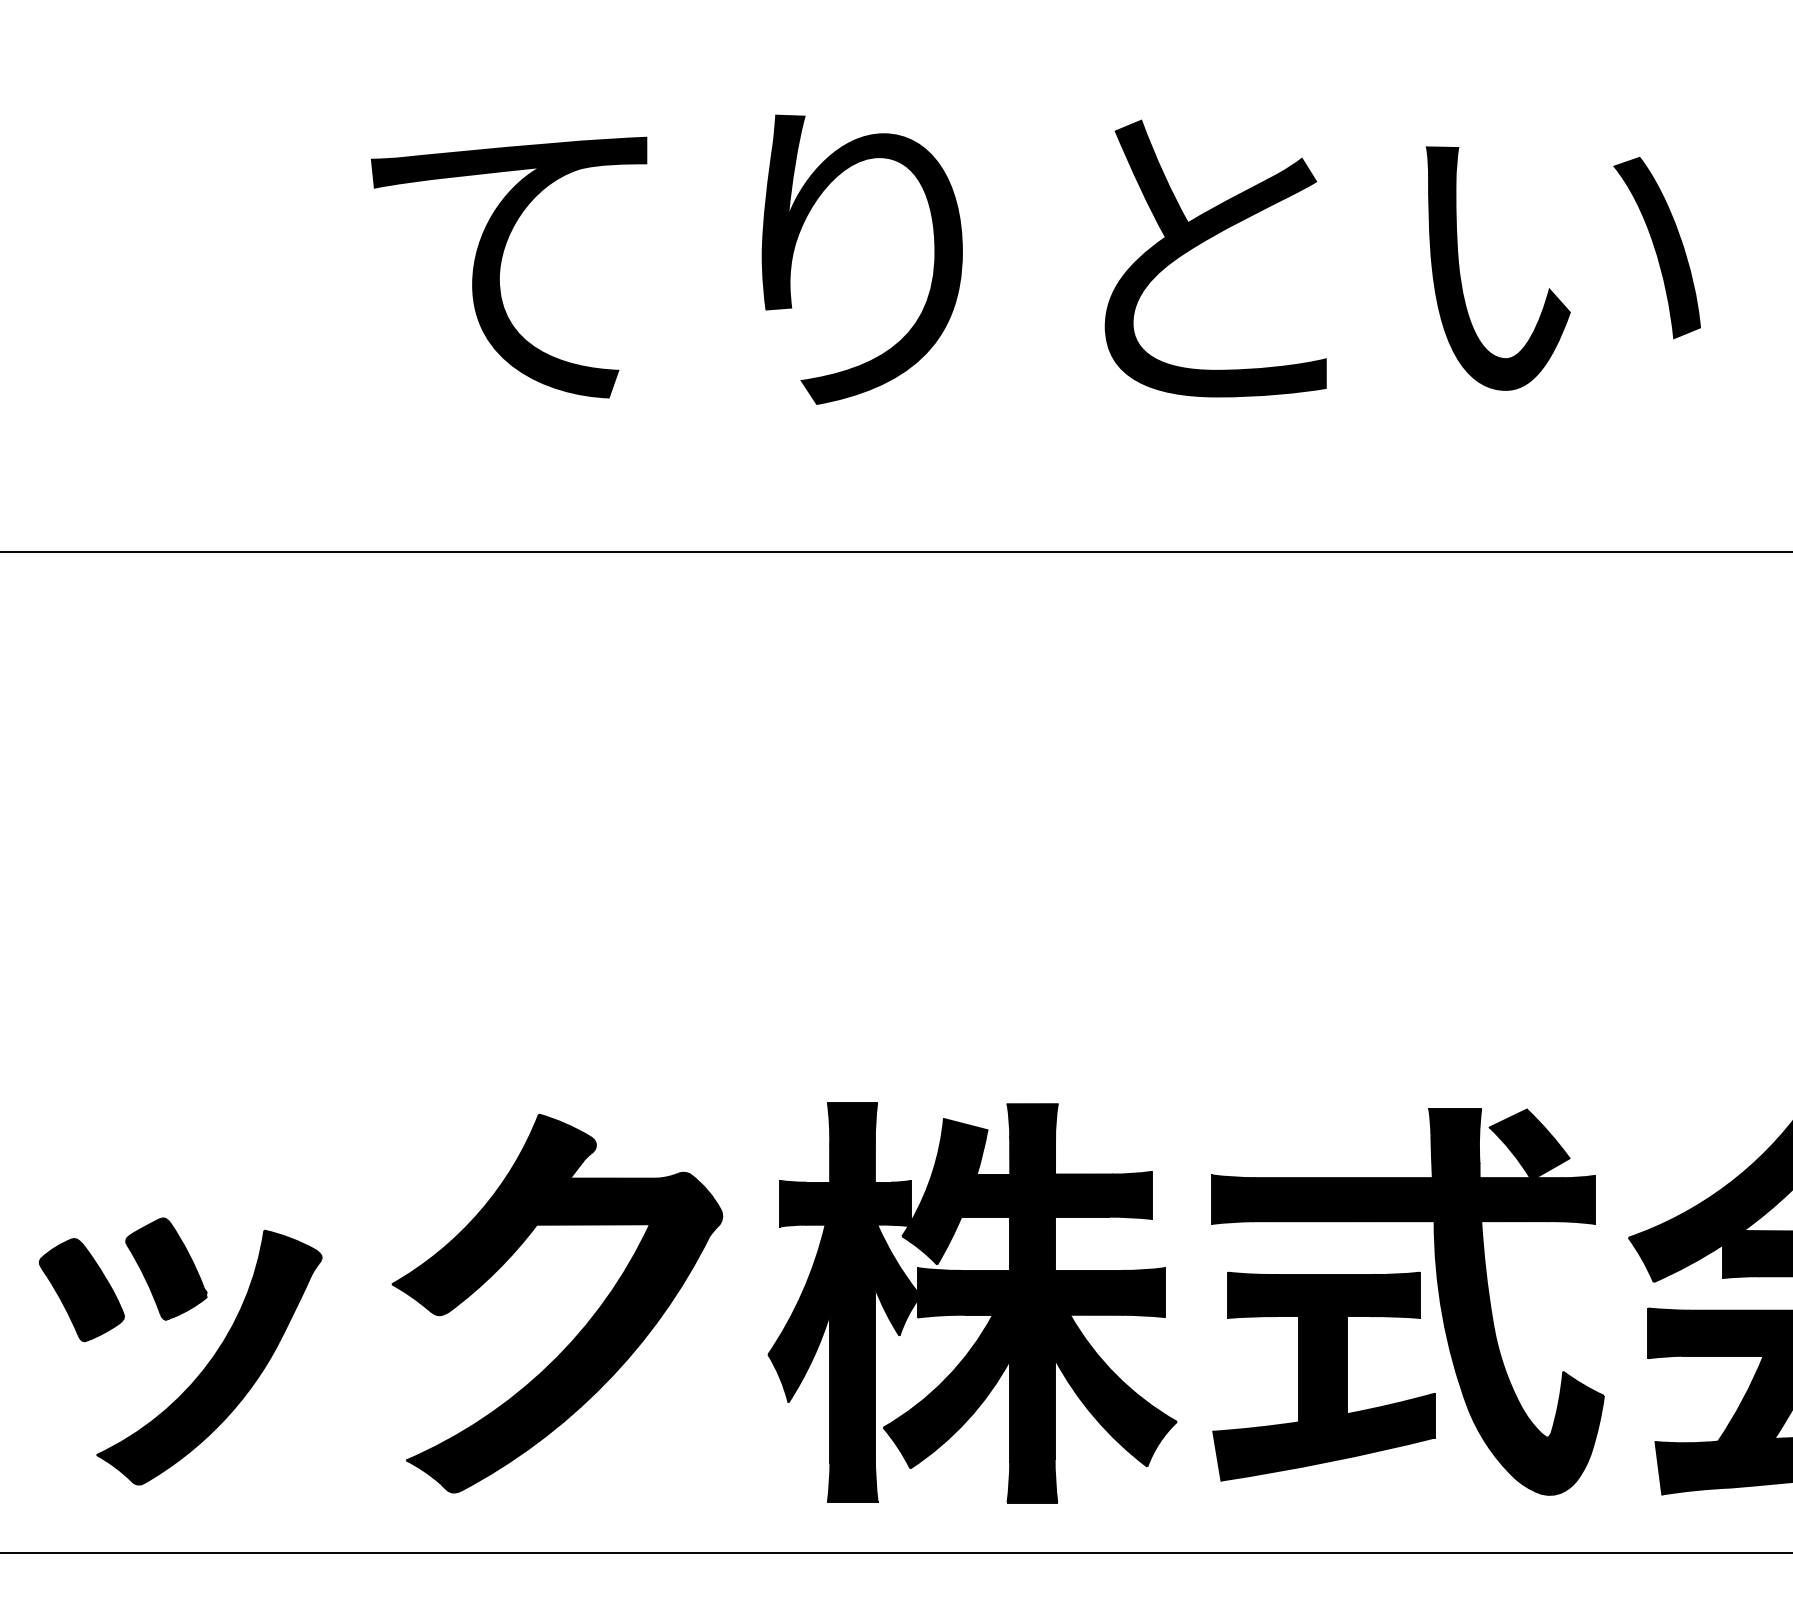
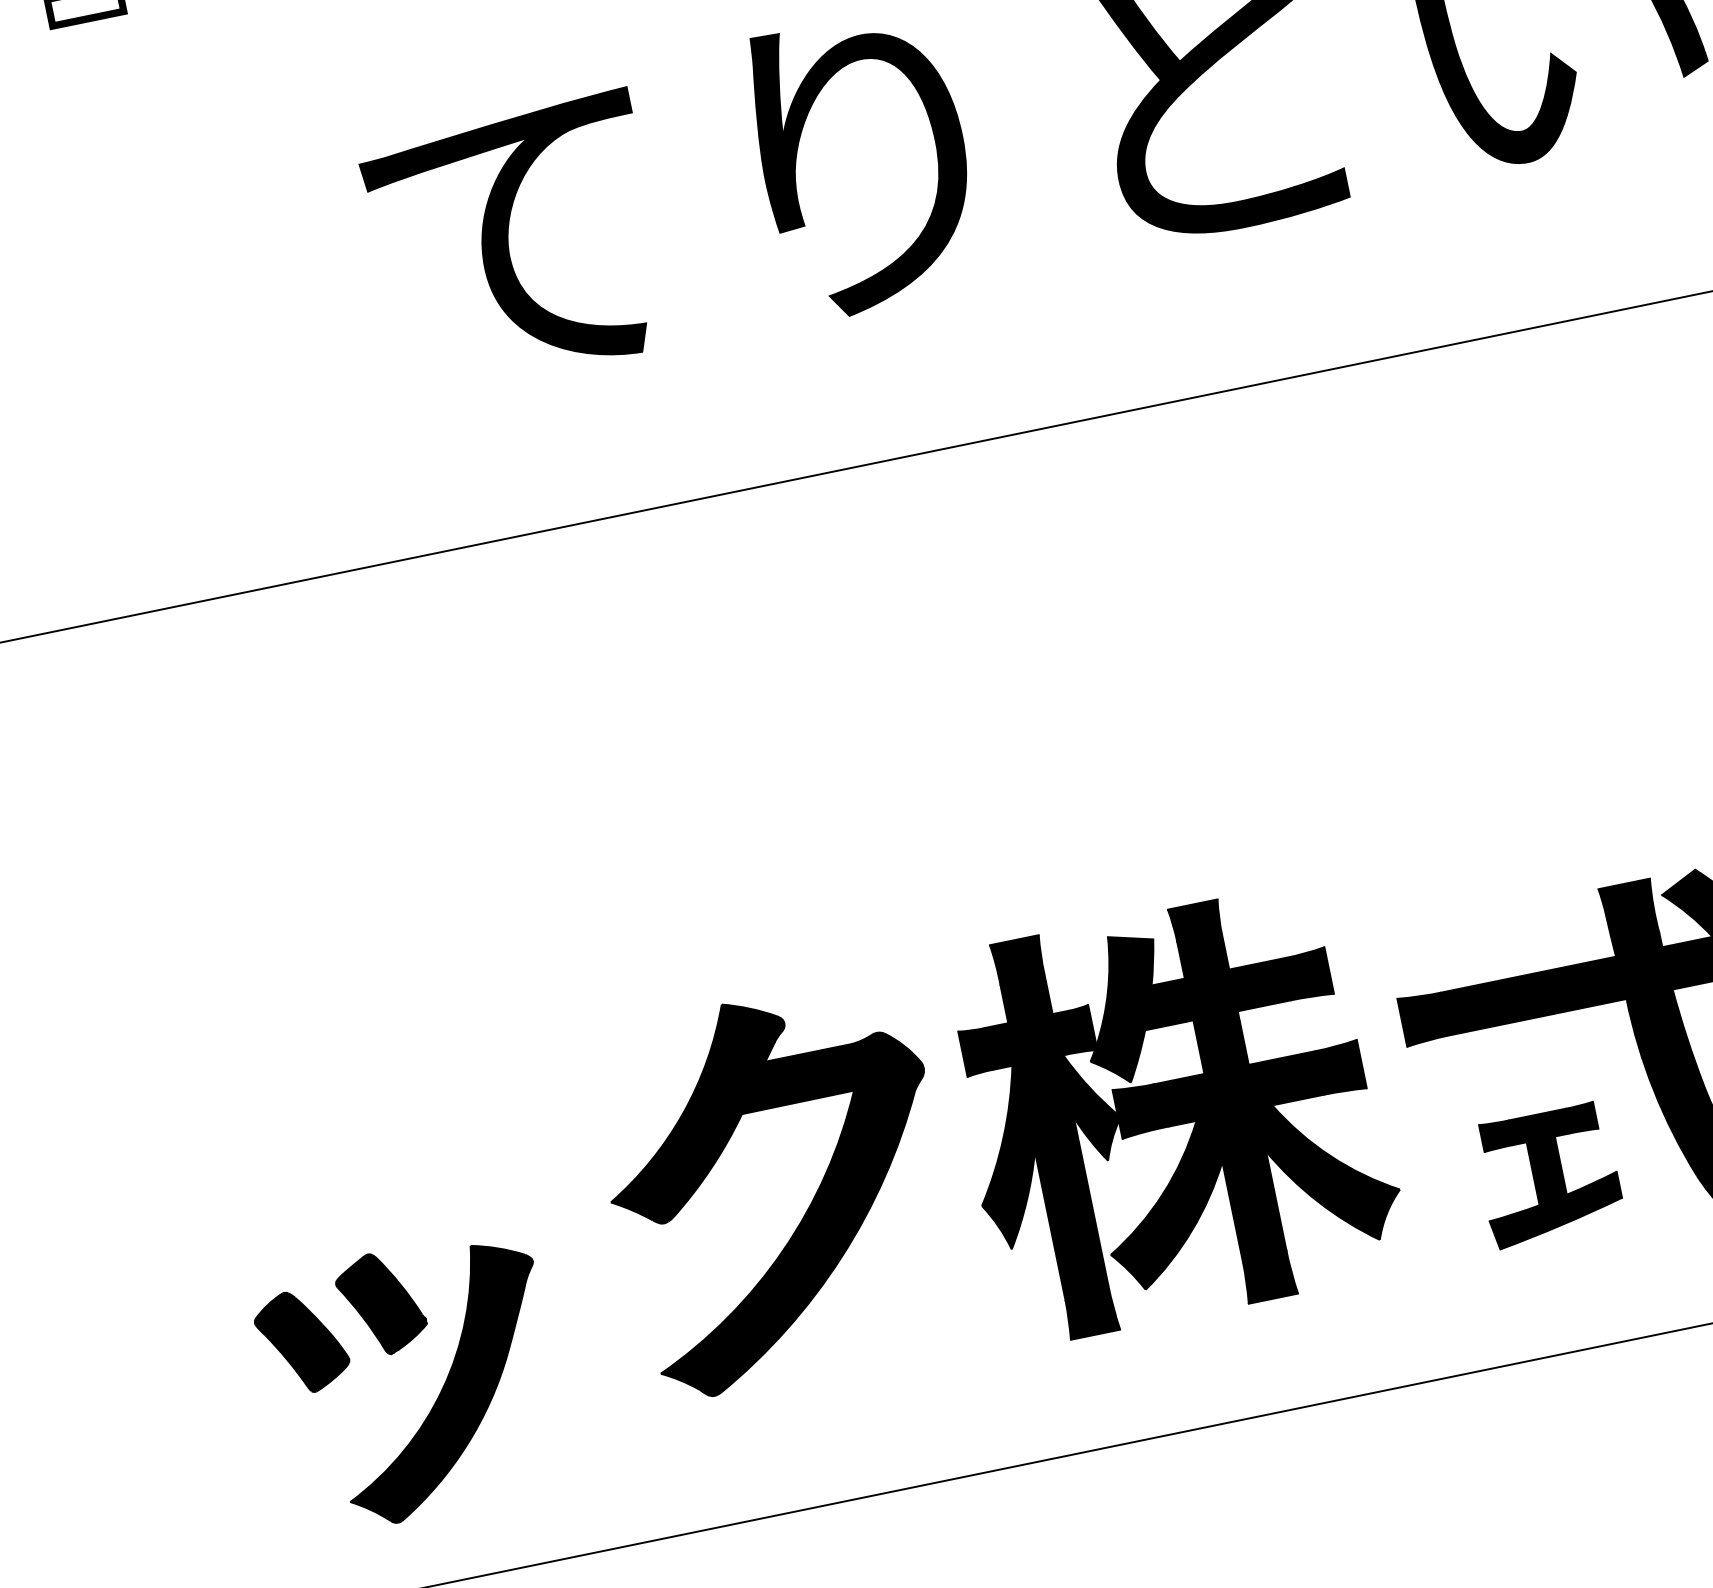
part: (972, 1302) -> (1173, 1112), moved
part: (586, 1323) -> (811, 1201), moved
part: (1323, 1376) -> (1548, 1175), size x0.6

